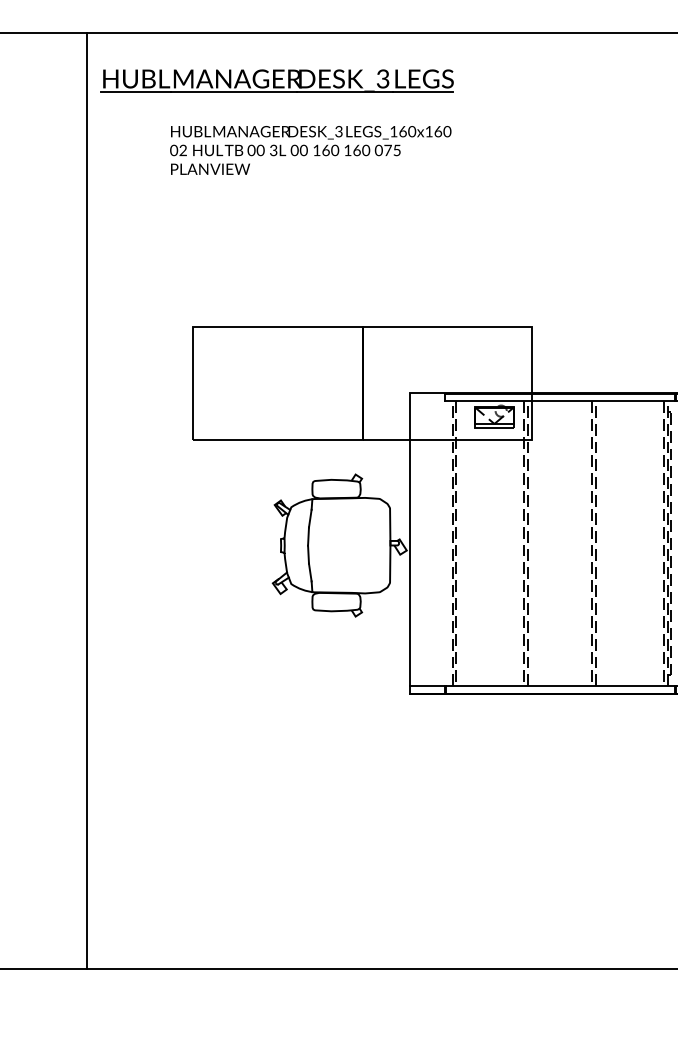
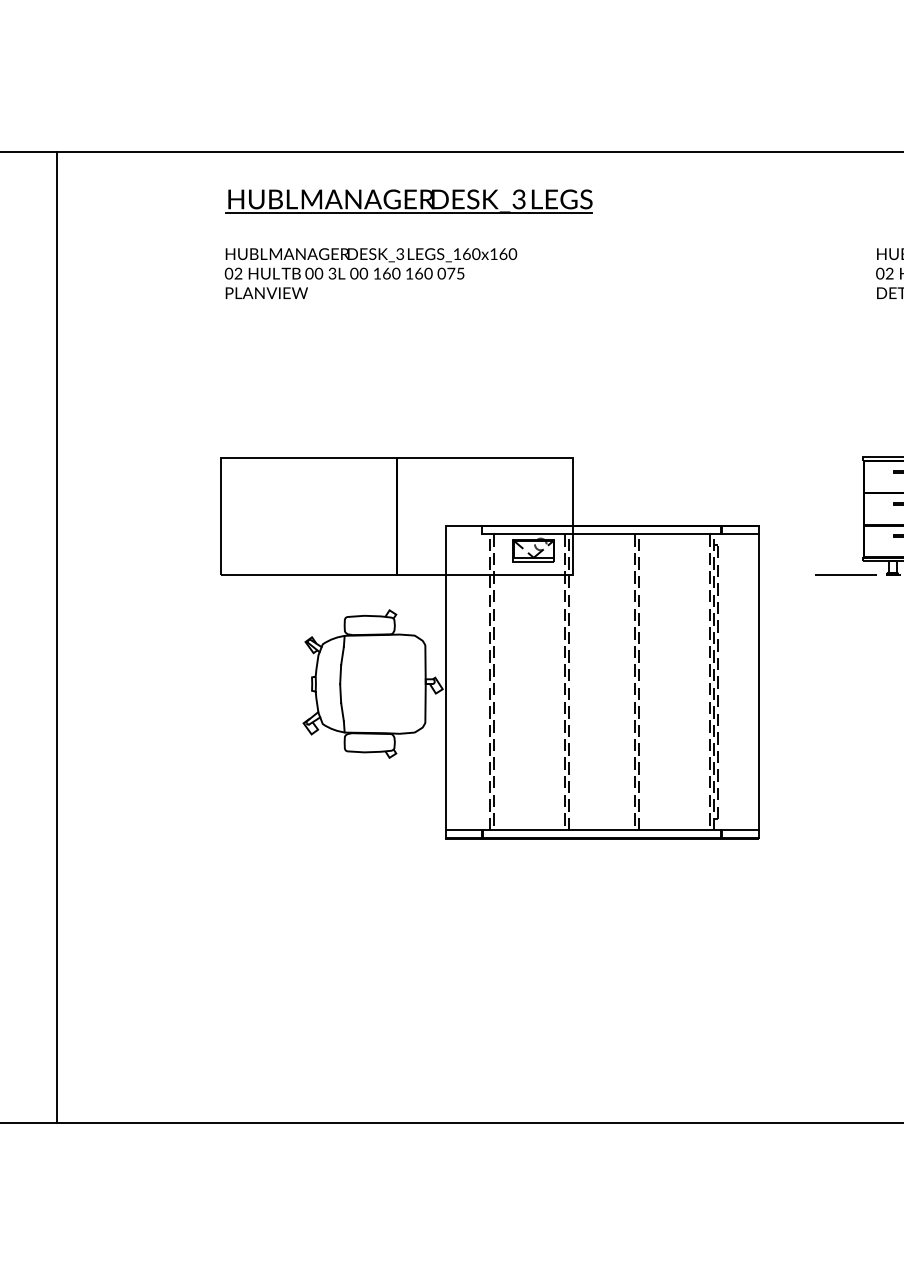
part: (276, 80) -> (408, 201), moved
text: (310, 150) -> (370, 273), moved
line: (86, 500) -> (56, 637), moved

